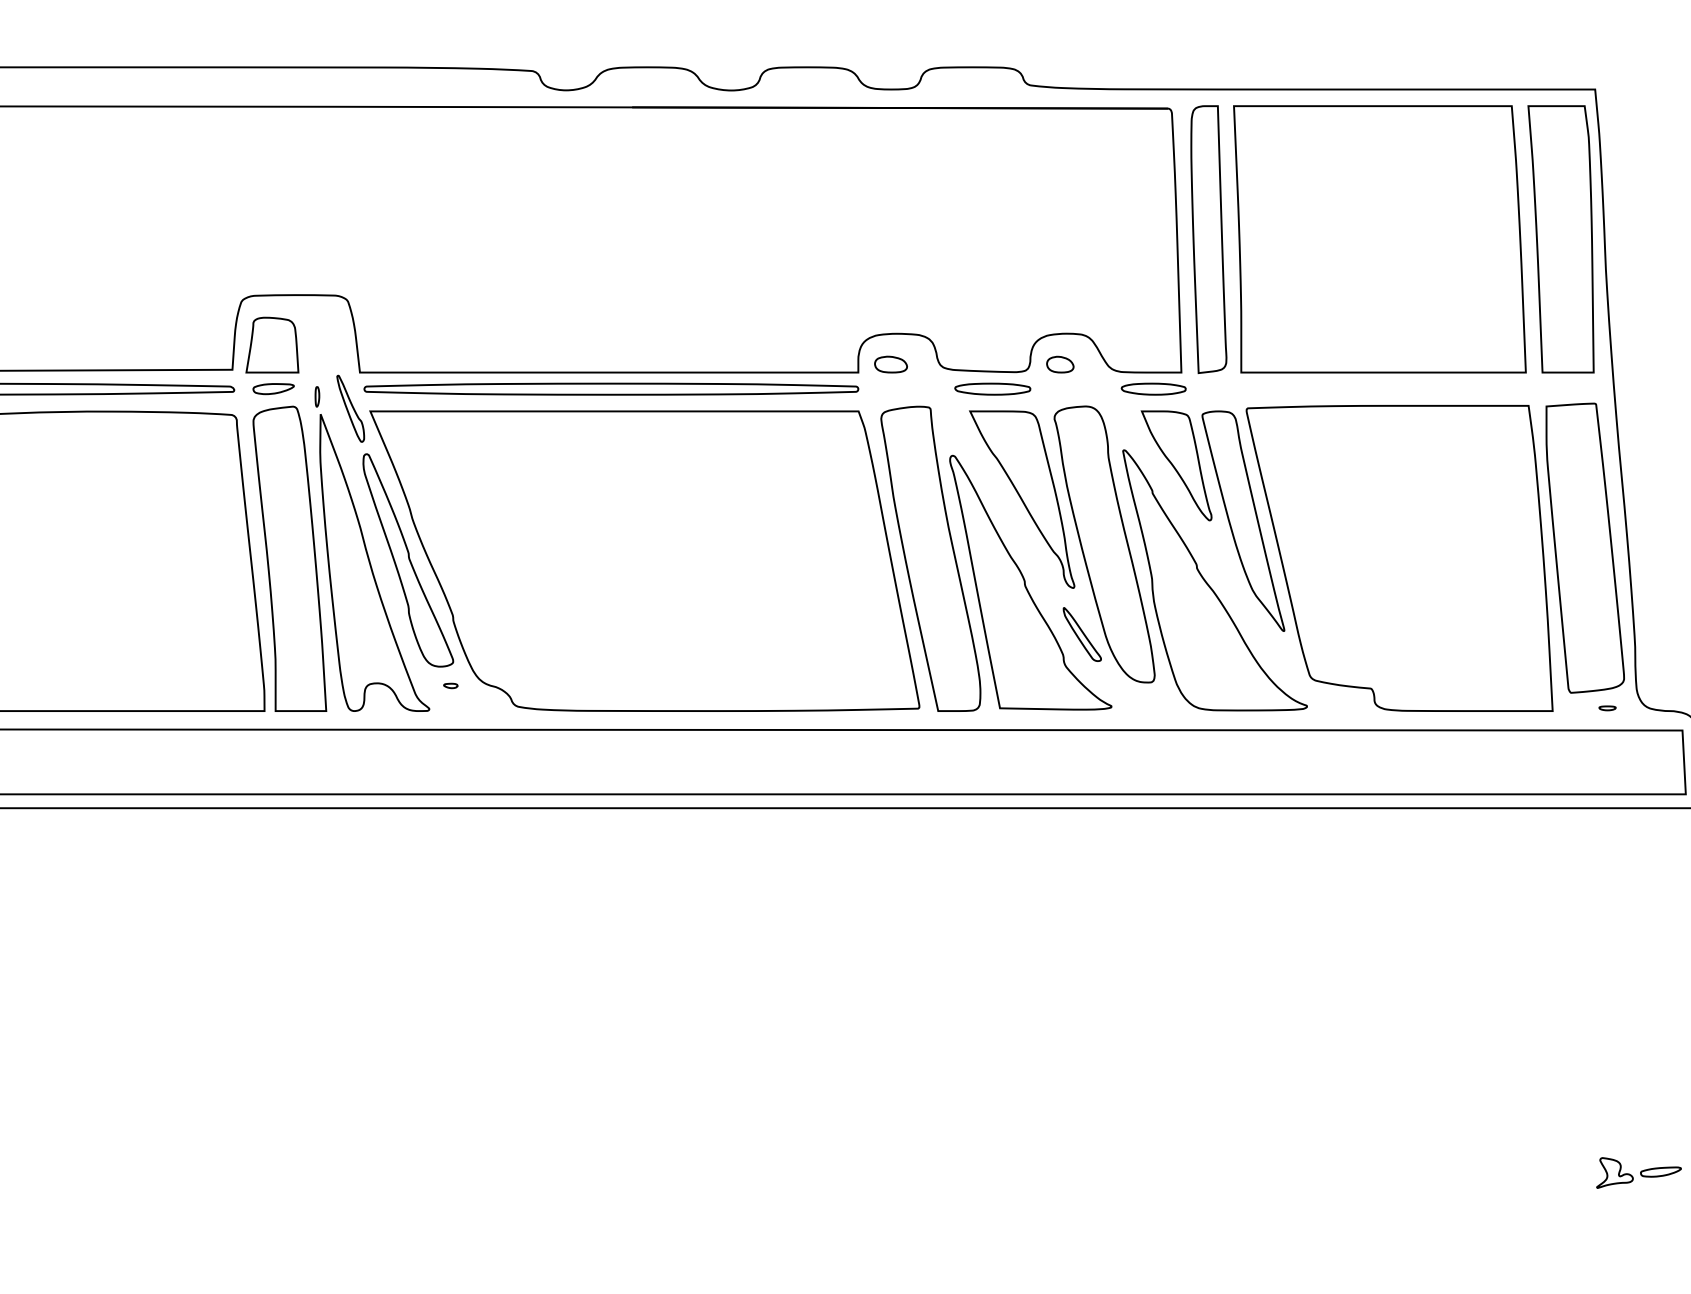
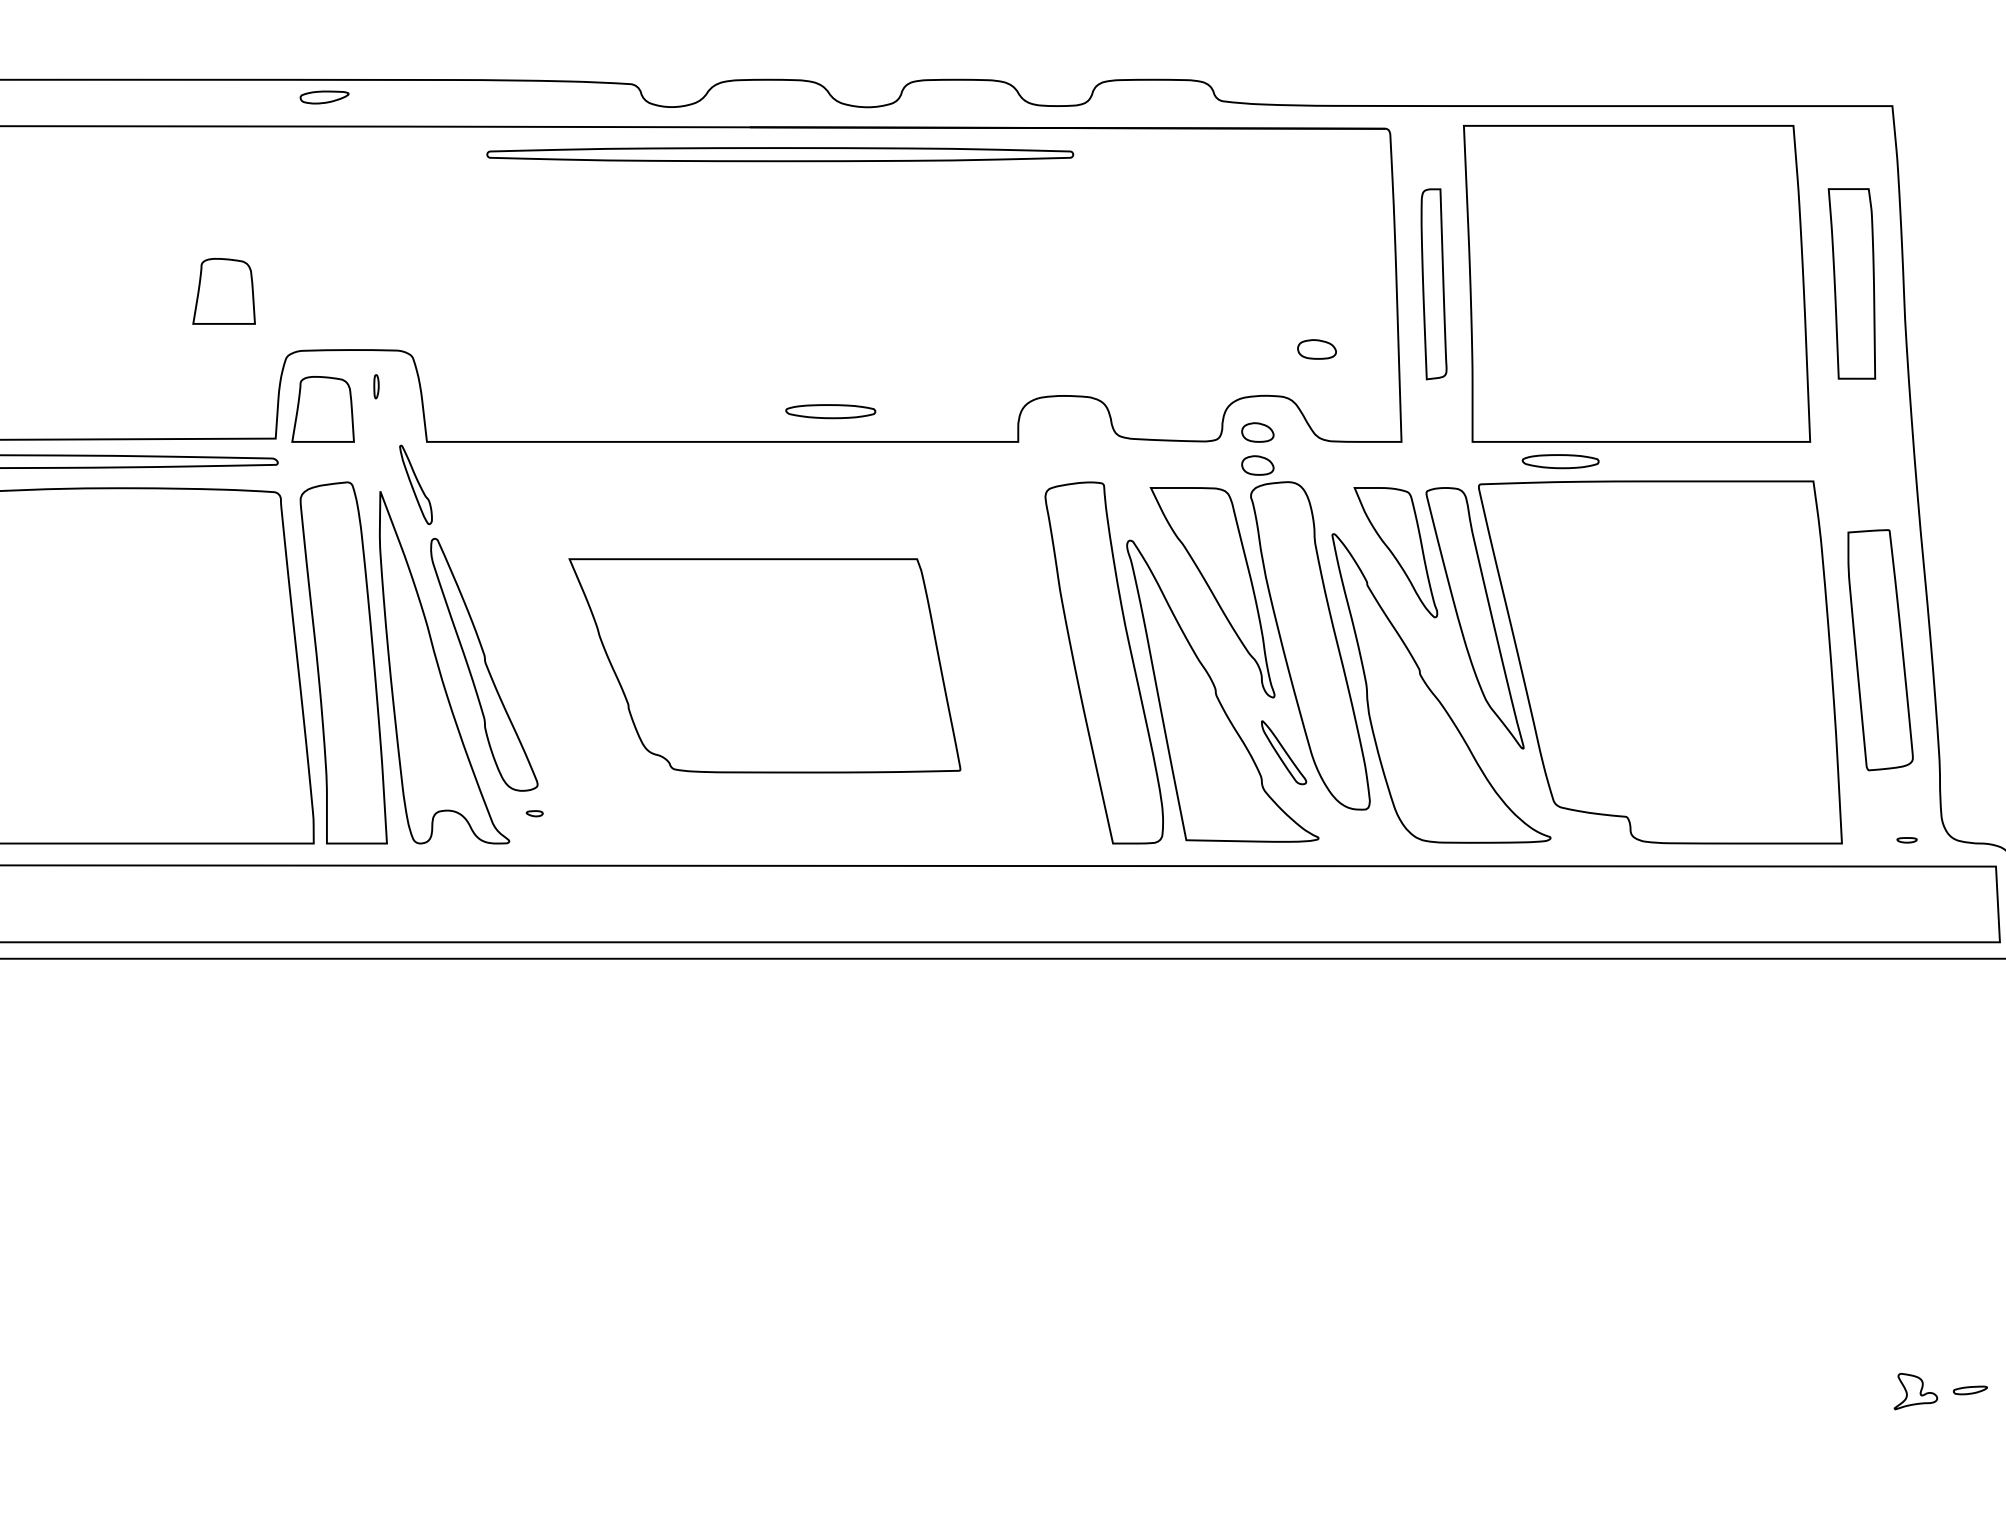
part: (1208, 239) -> (1433, 284), size x0.6
part: (1560, 239) -> (1851, 283), size x0.6
part: (188, 245) -> (223, 291), added
part: (890, 364) -> (1316, 349), moved
part: (273, 389) -> (324, 97), moved
part: (611, 389) -> (780, 154), moved
part: (992, 389) -> (830, 411), moved
part: (1153, 389) -> (1560, 461), moved
part: (1060, 392) -> (1257, 465), added
part: (317, 396) -> (376, 386), moved
part: (1585, 547) -> (1880, 649), size x0.7
part: (644, 561) -> (764, 665), size x0.6
part: (1661, 1172) -> (1970, 1390), size x0.7

